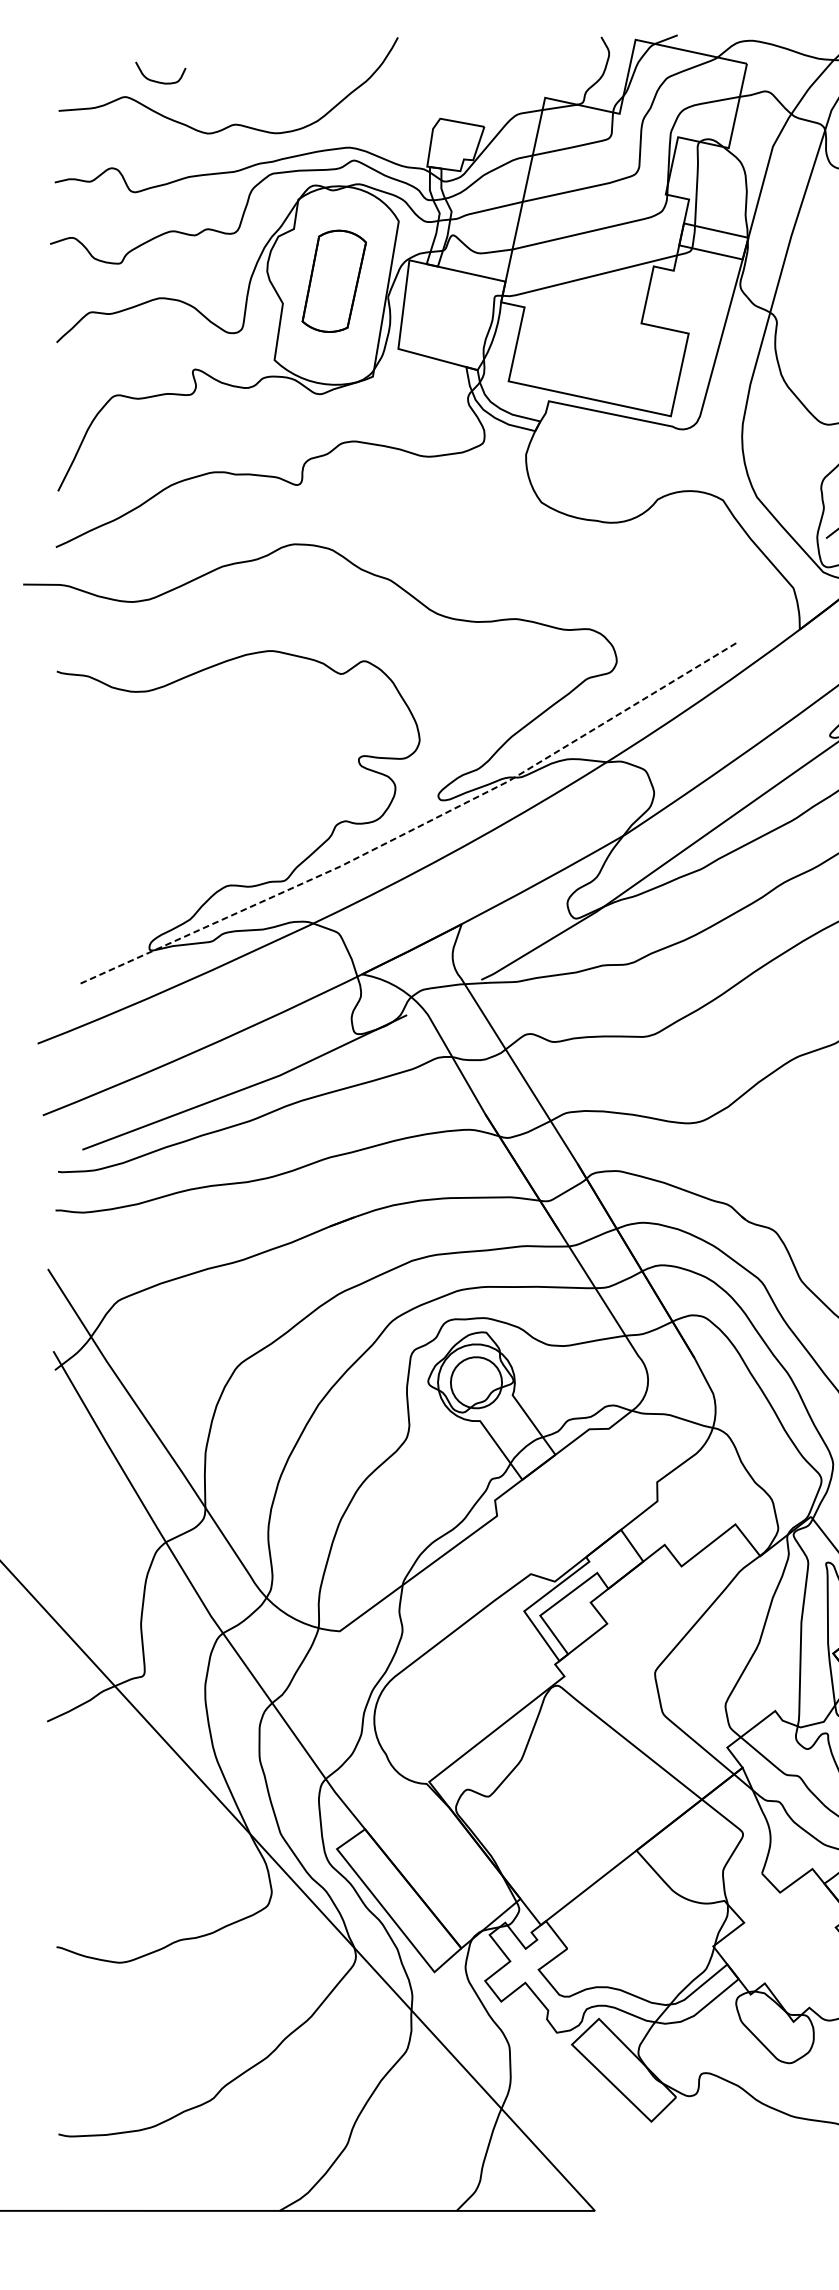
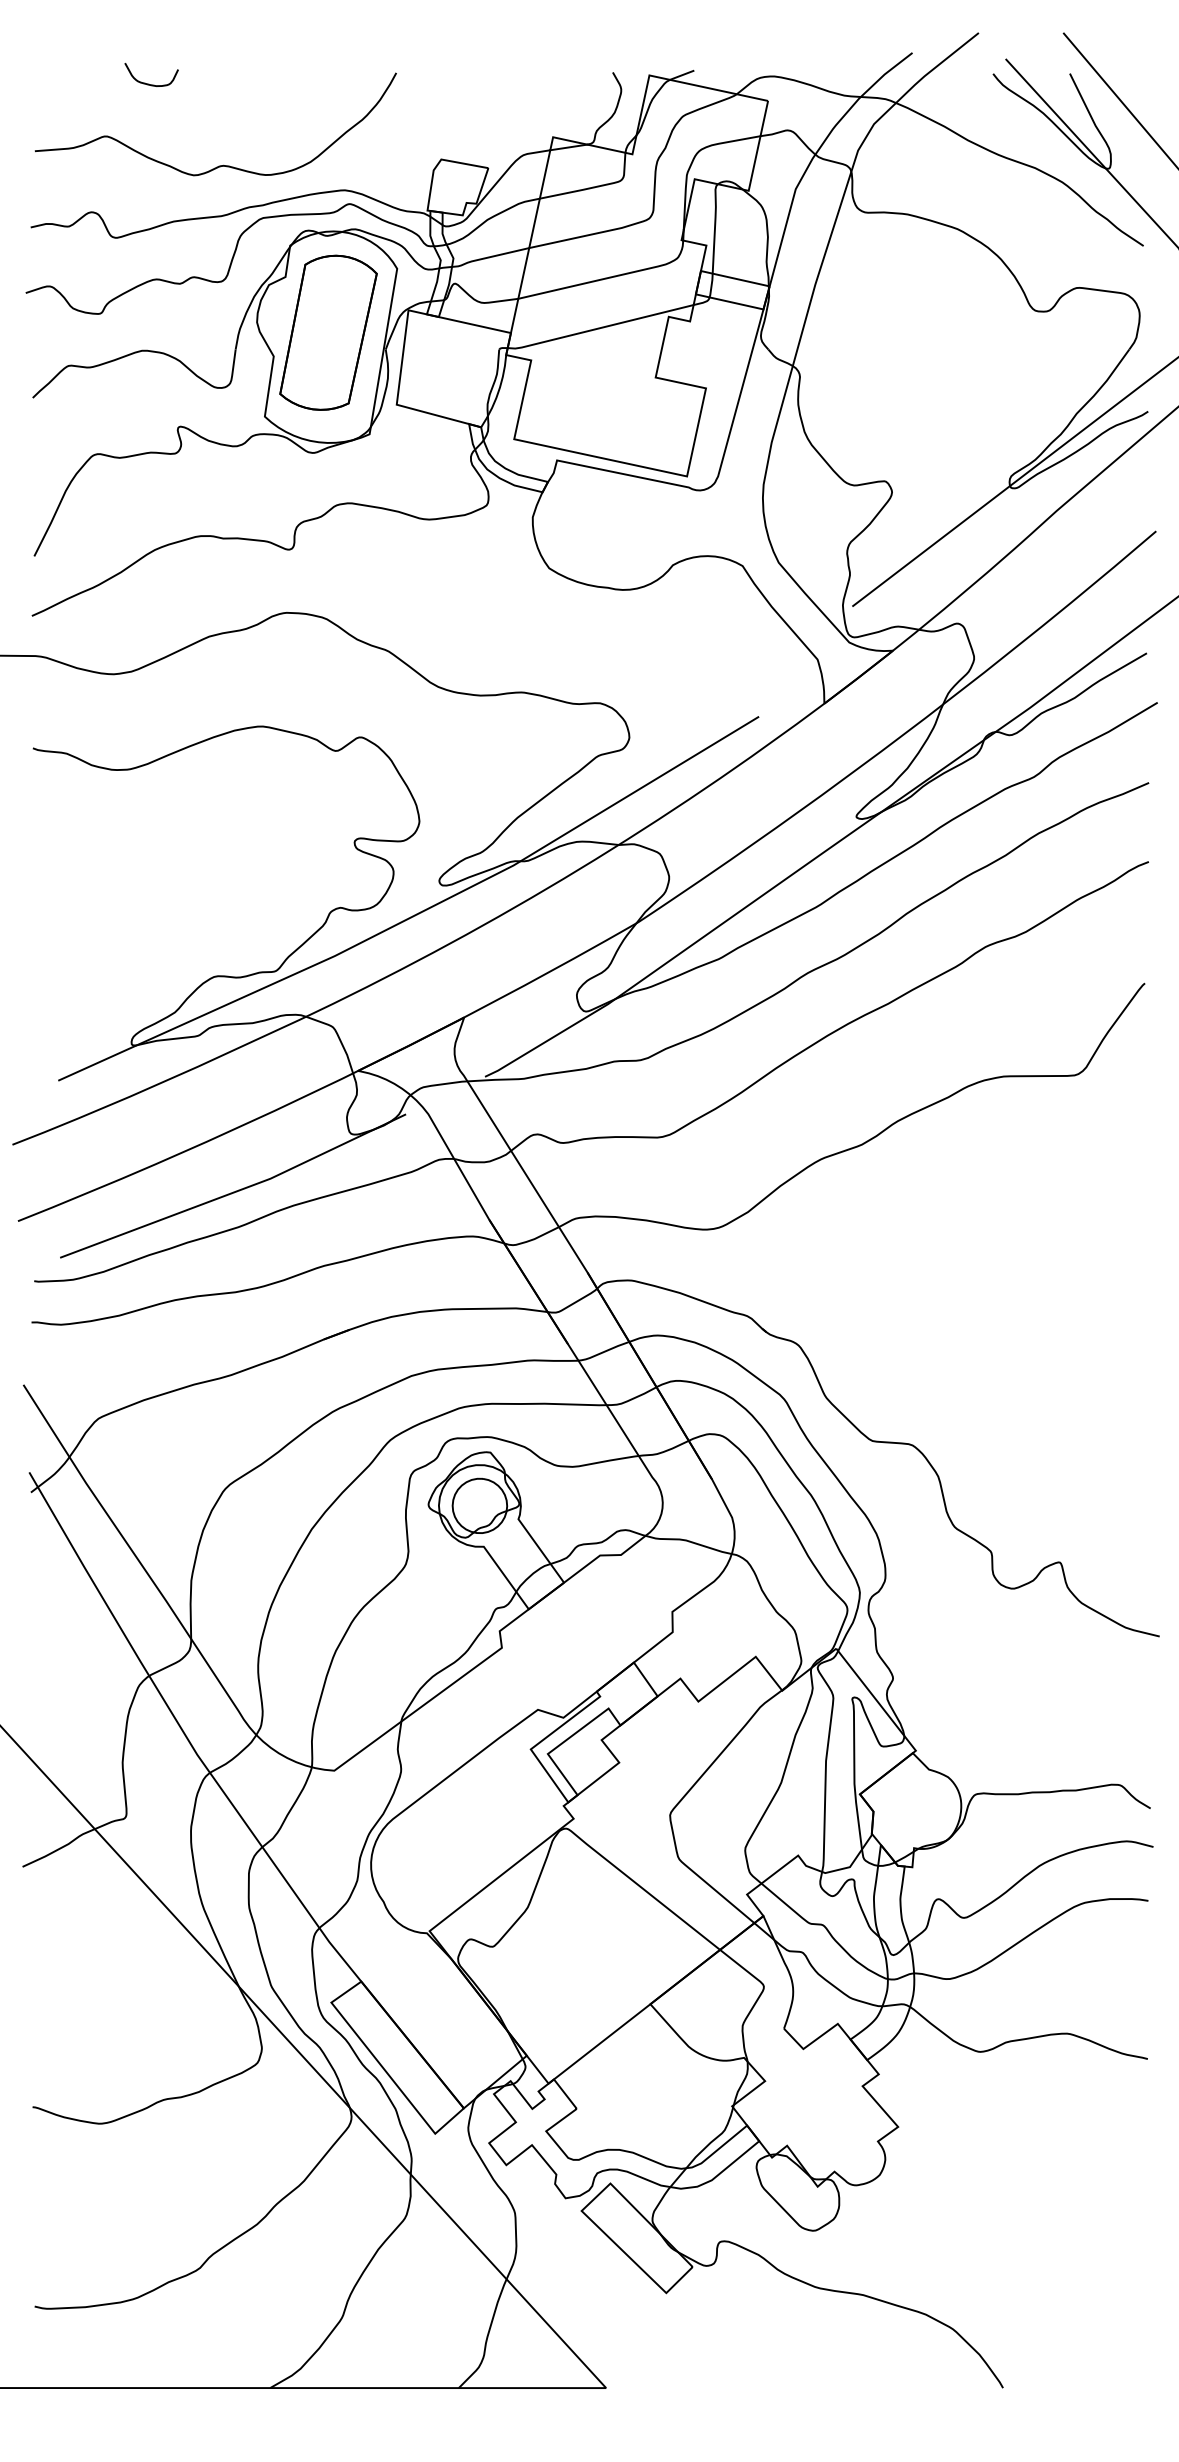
curve: (158, 81) -> (149, 83), moved
part: (334, 281) -> (328, 332), size x1.43
line: (417, 827) -> (417, 914), dashed -> solid

